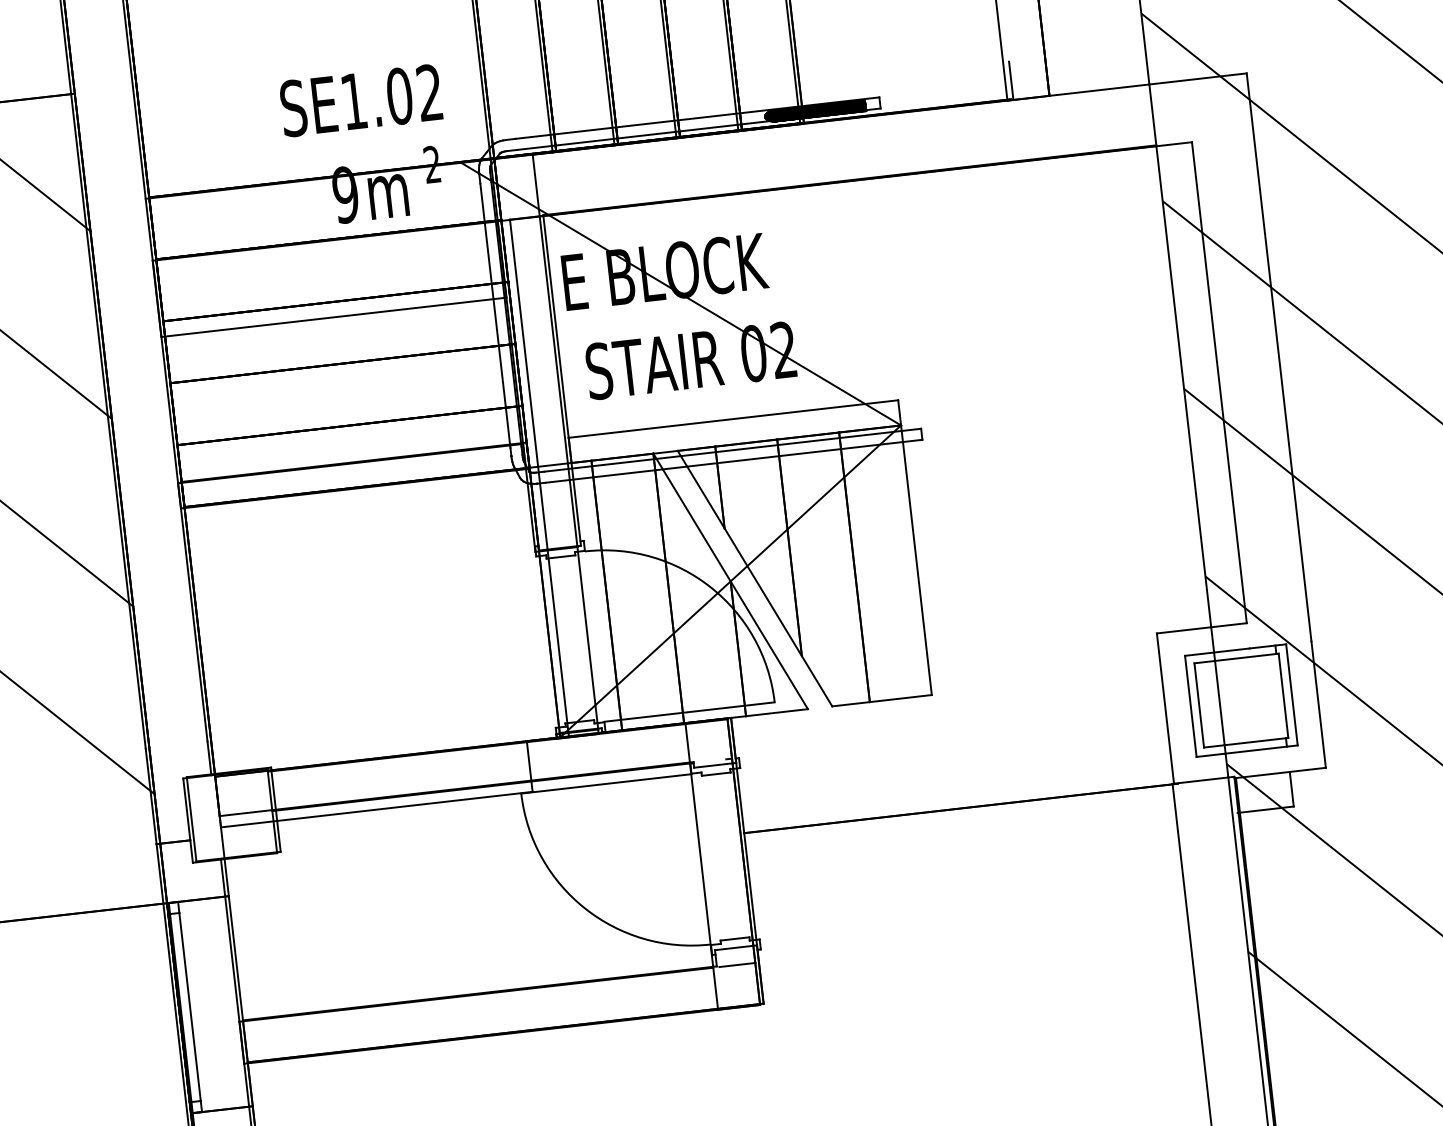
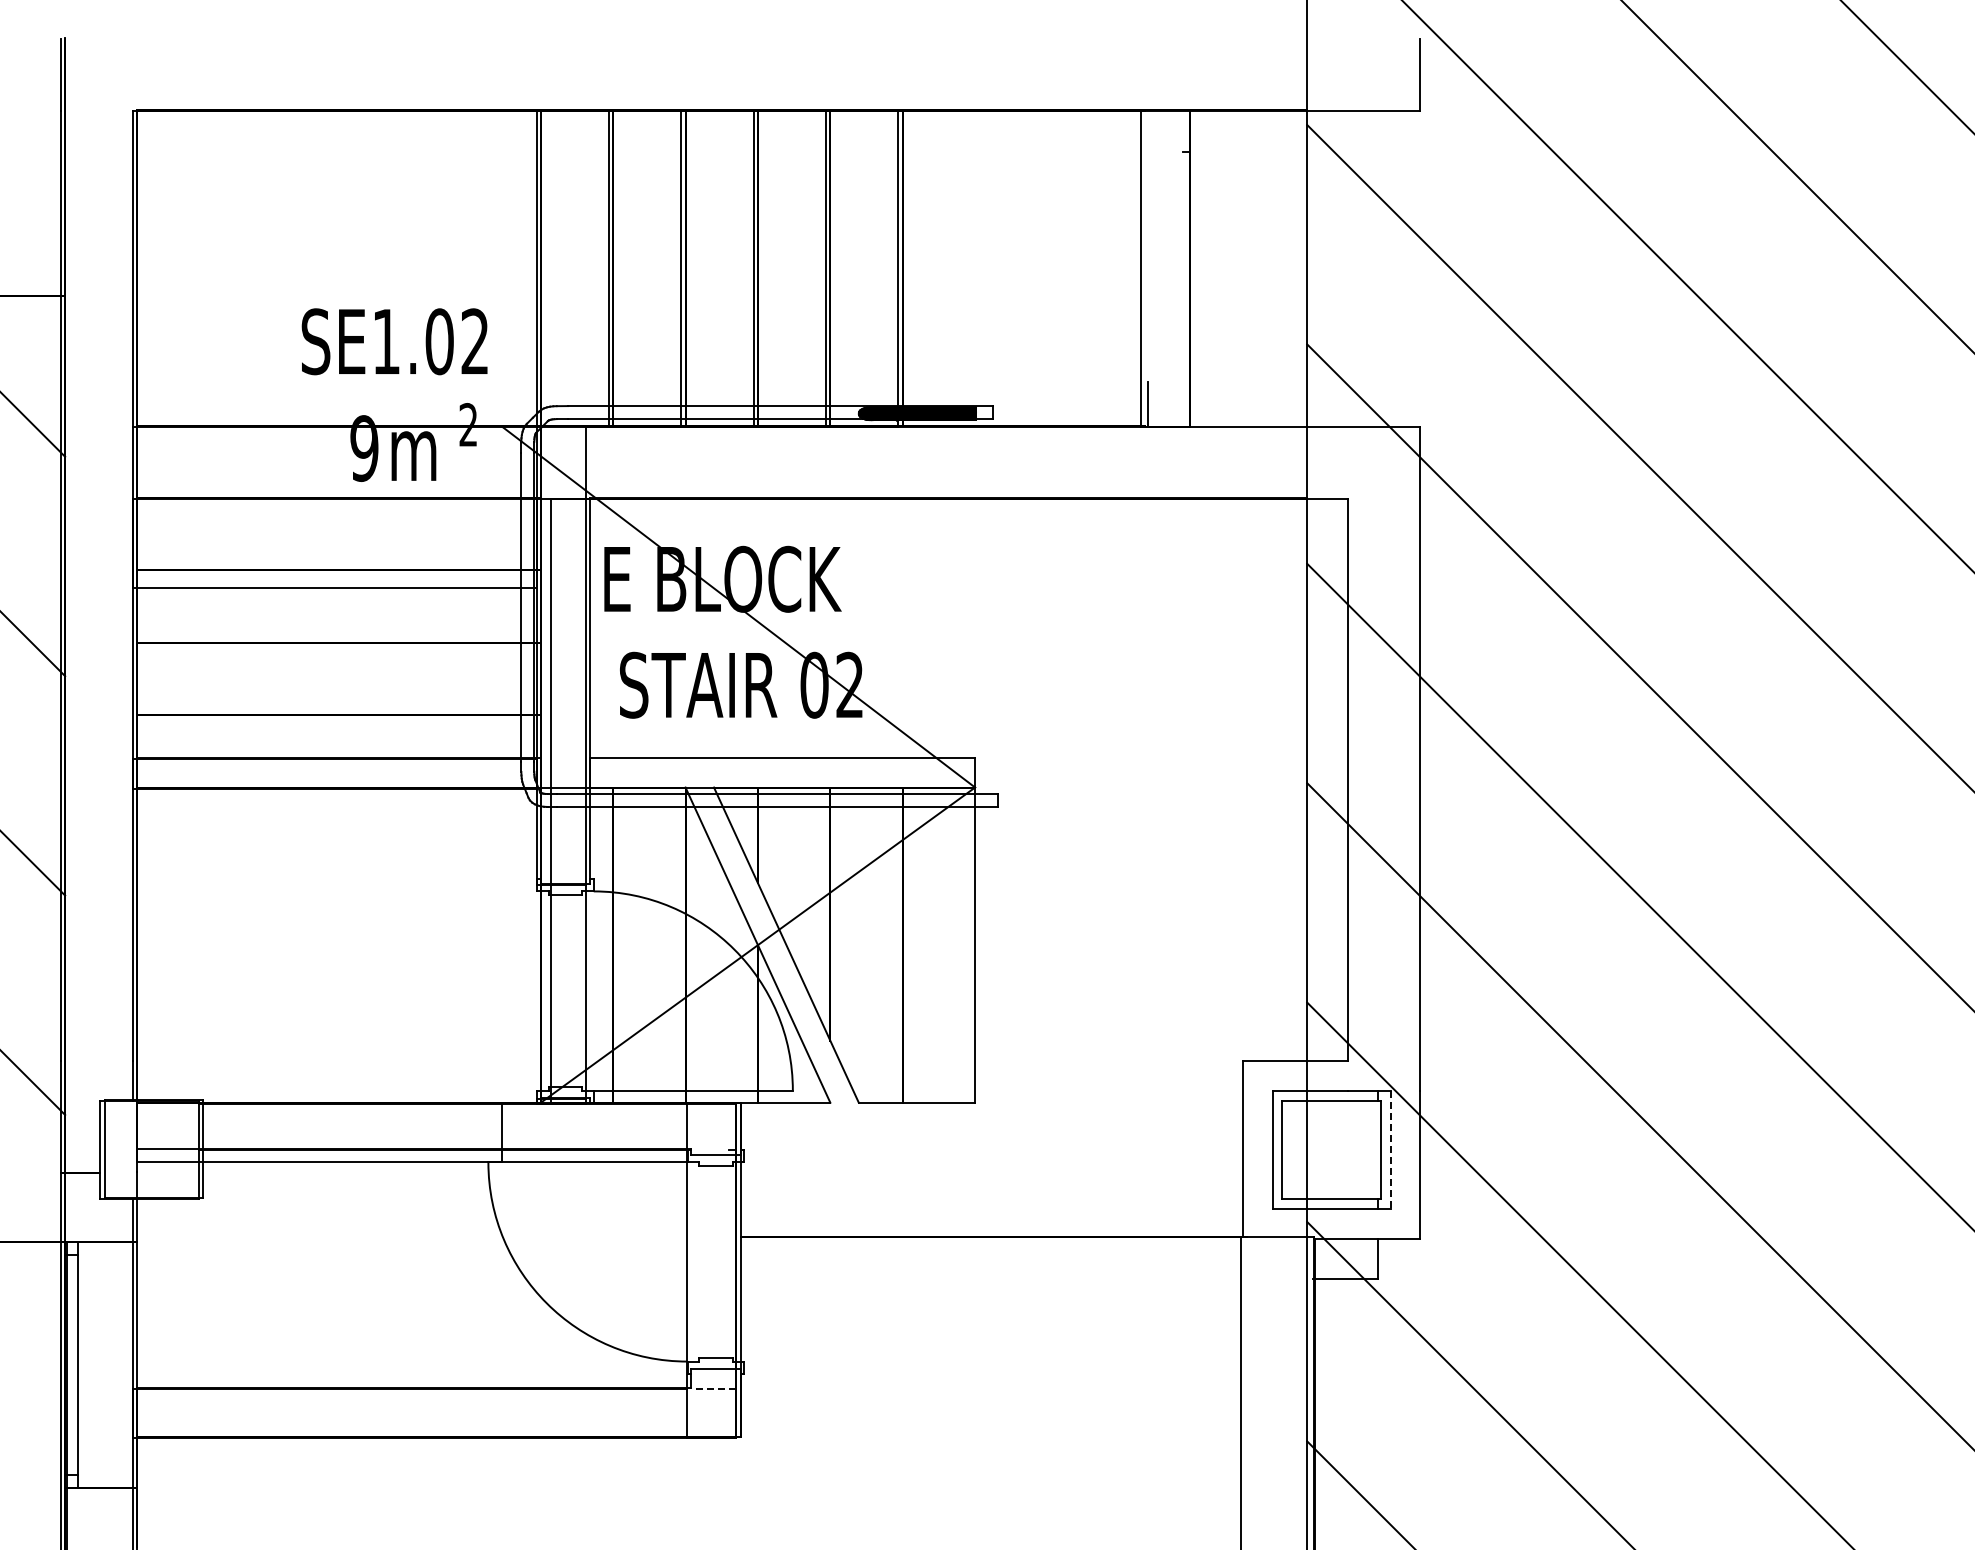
line: (1291, 695) -> (1390, 1150), solid -> dashed
line: (737, 964) -> (715, 1388), solid -> dashed

